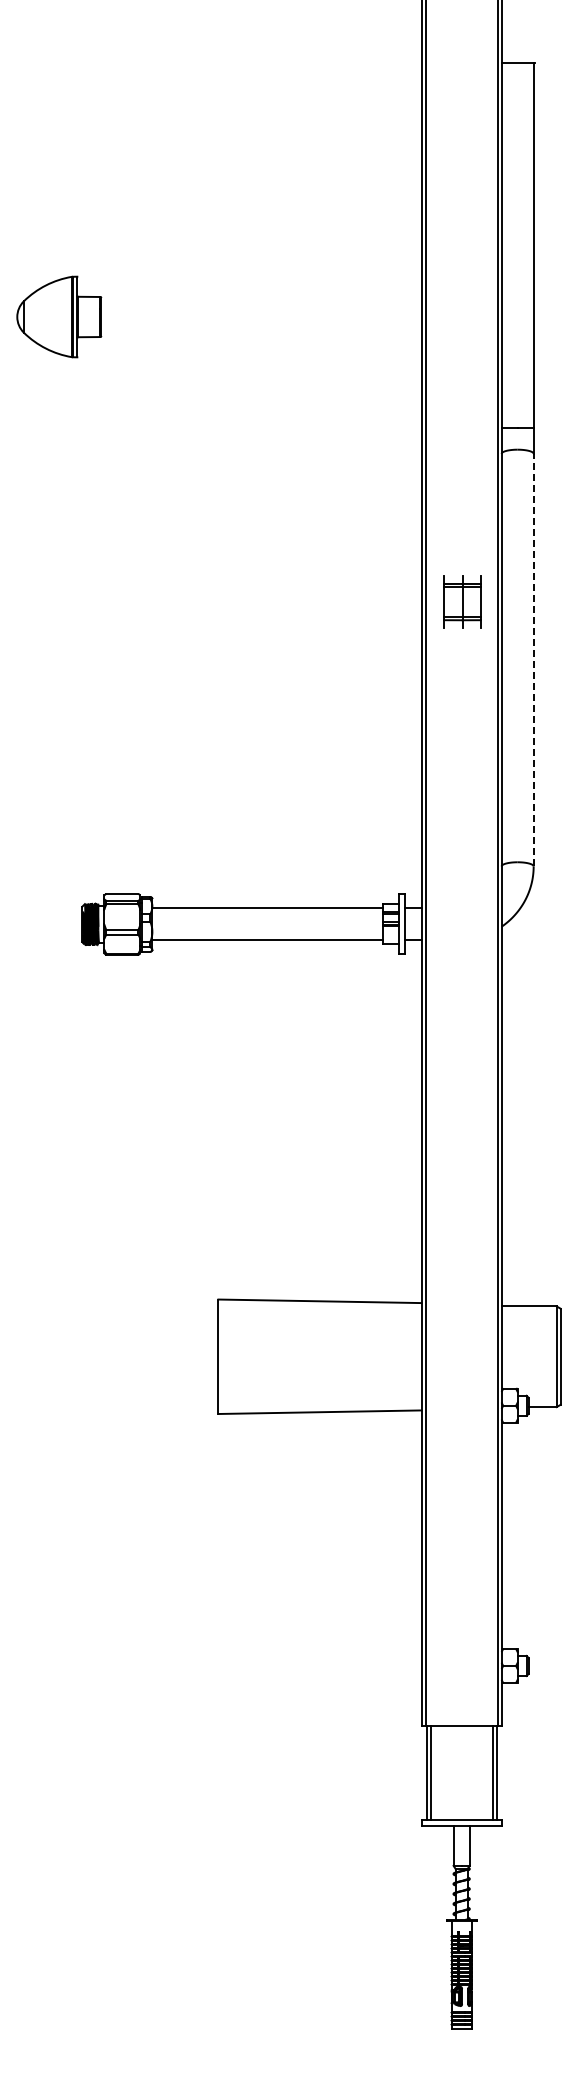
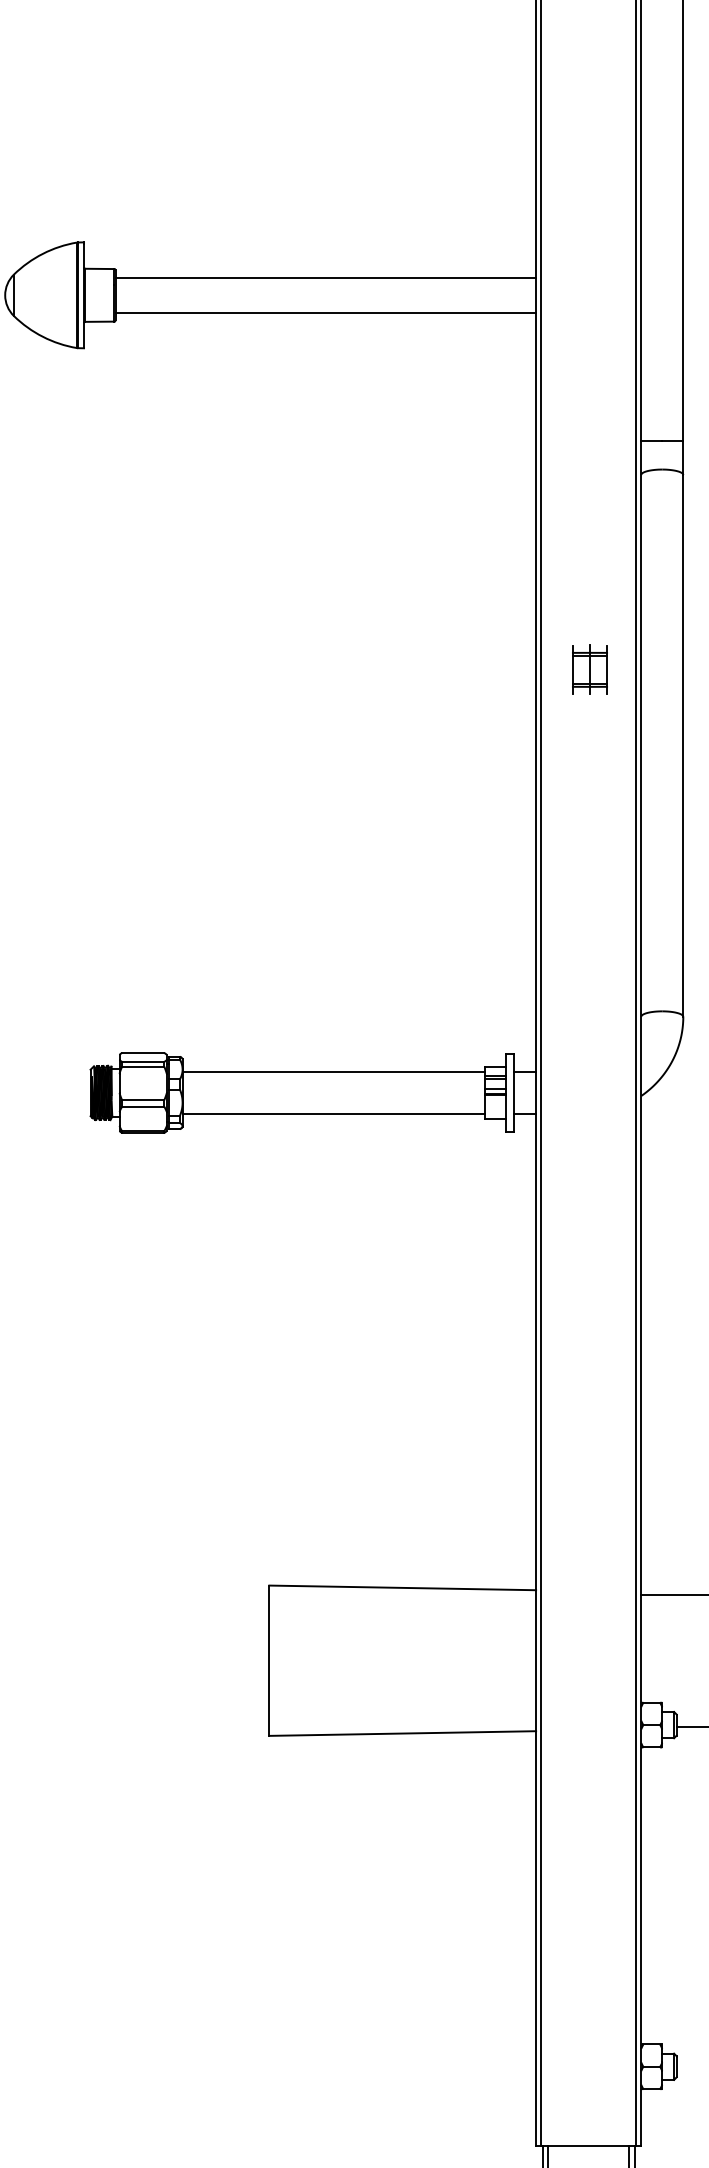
line: (261, 303) -> (325, 277), added
line: (261, 330) -> (325, 313), added
part: (462, 602) -> (589, 670), size x0.71
line: (533, 659) -> (683, 745), dashed -> solid

